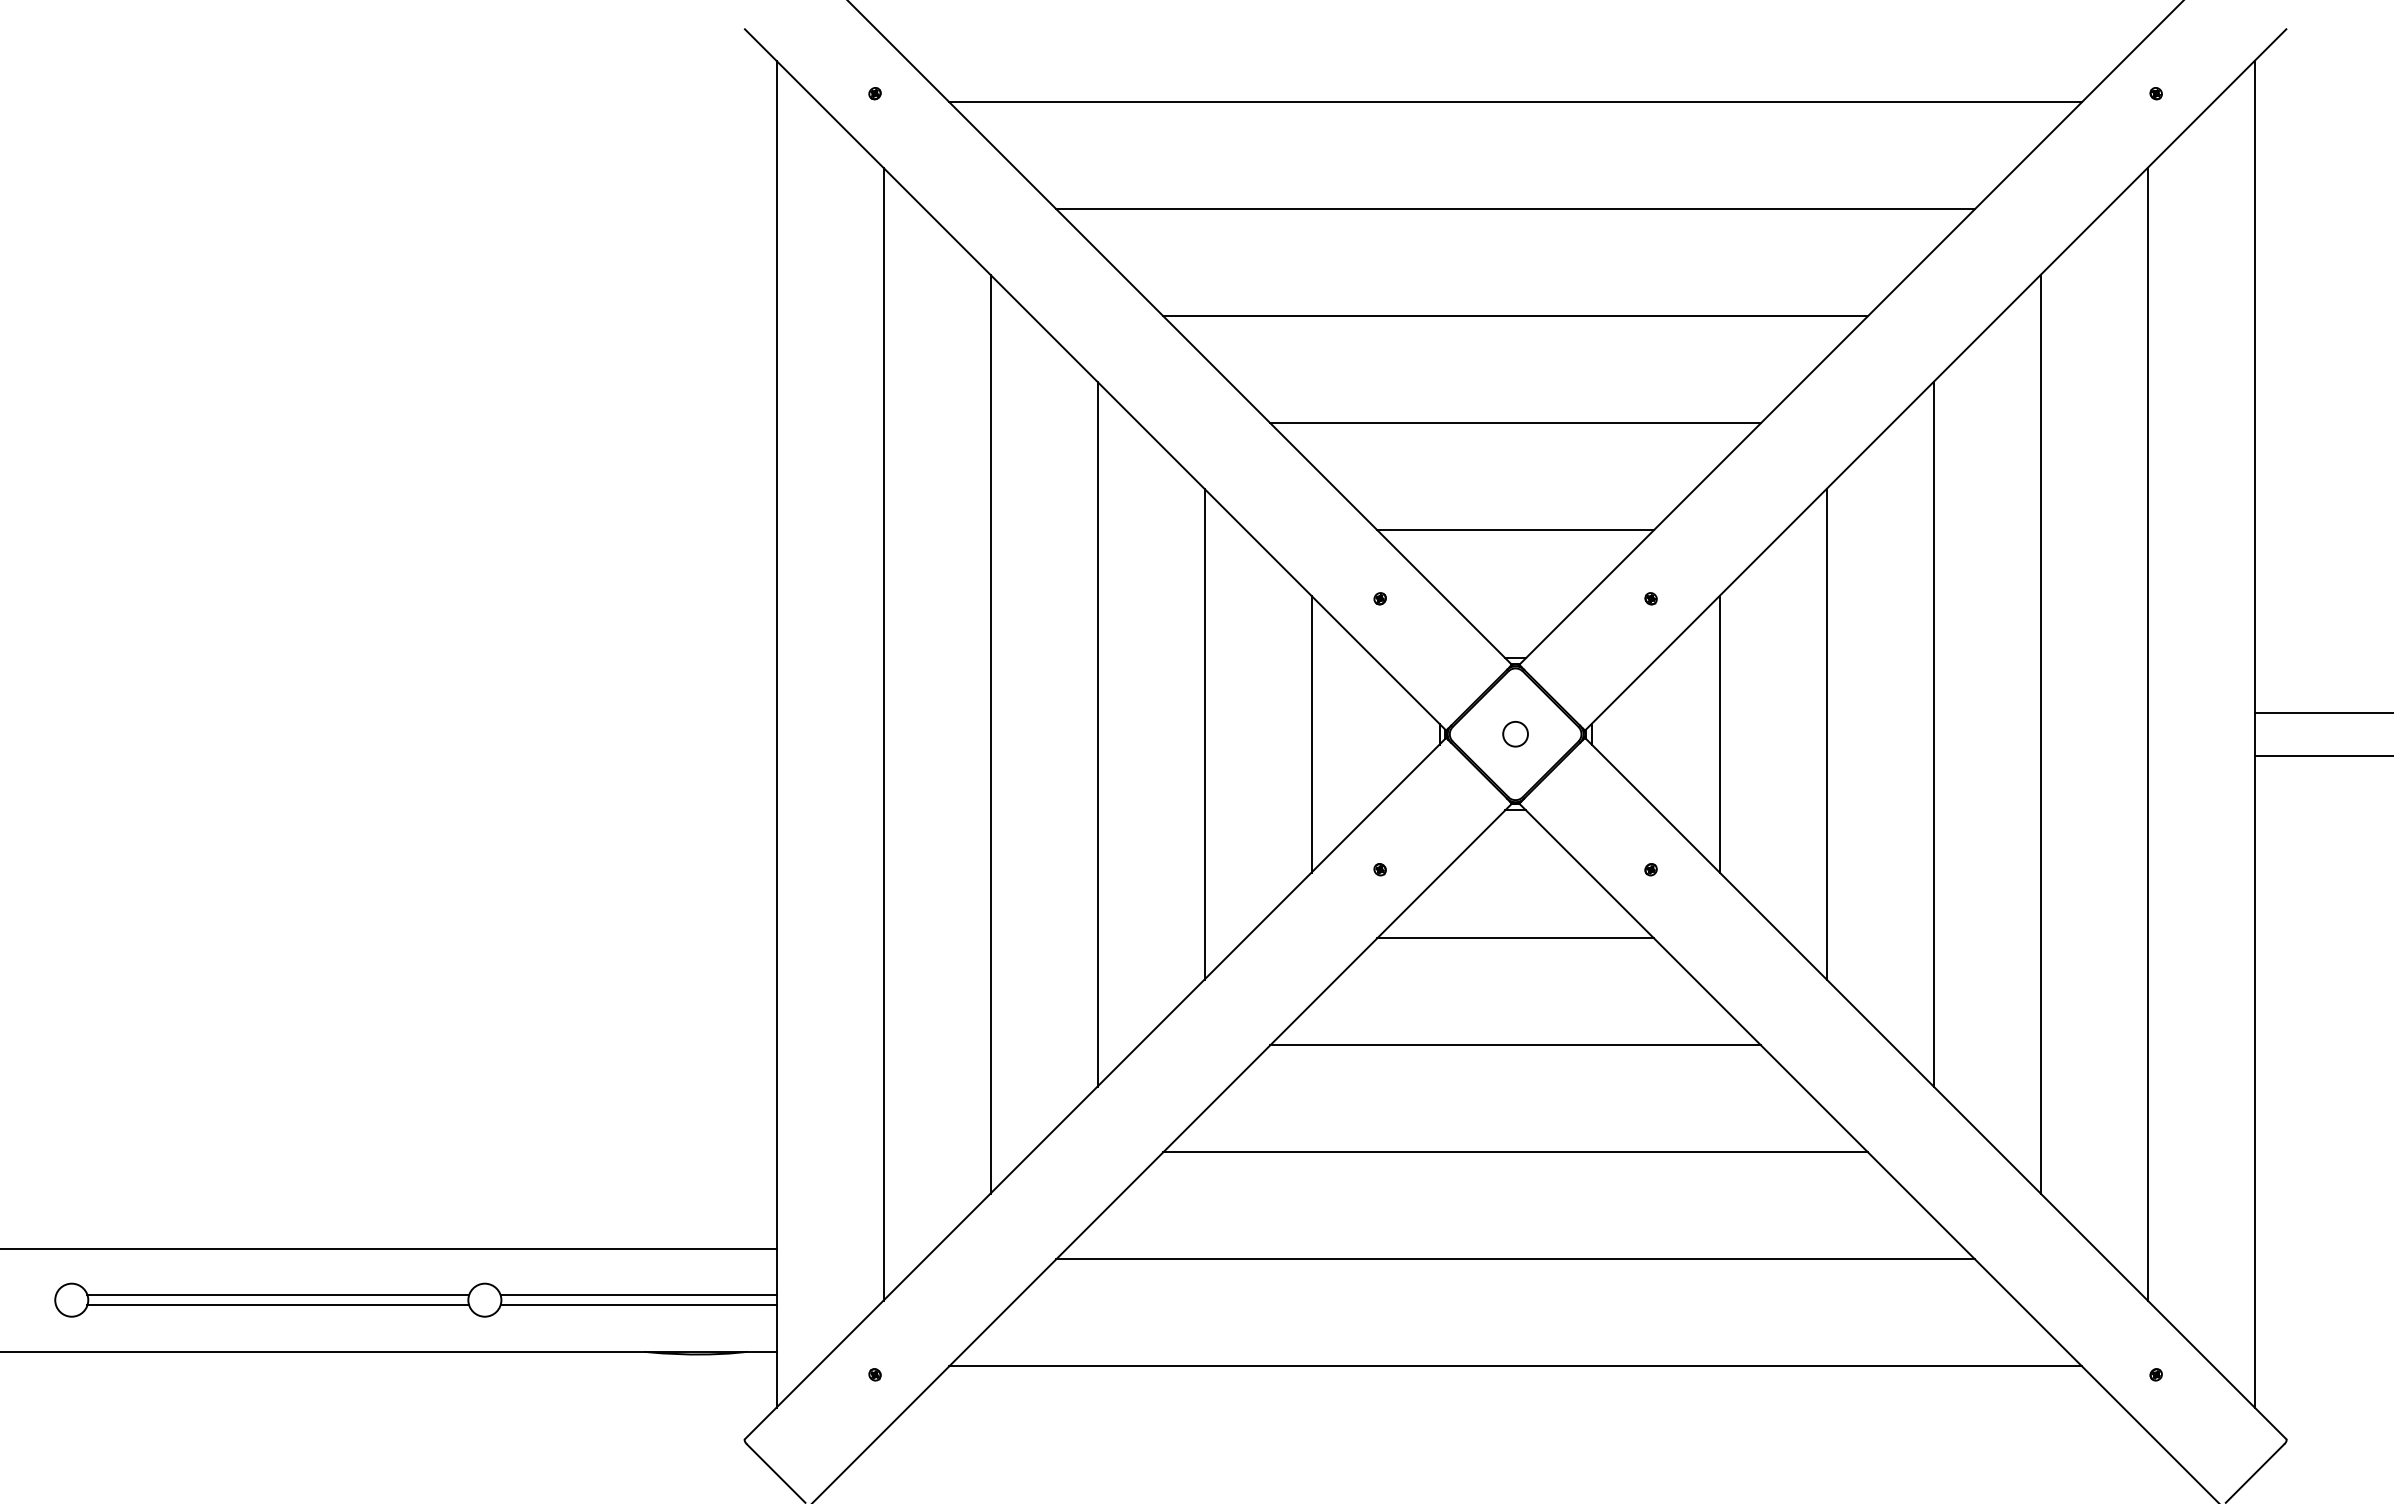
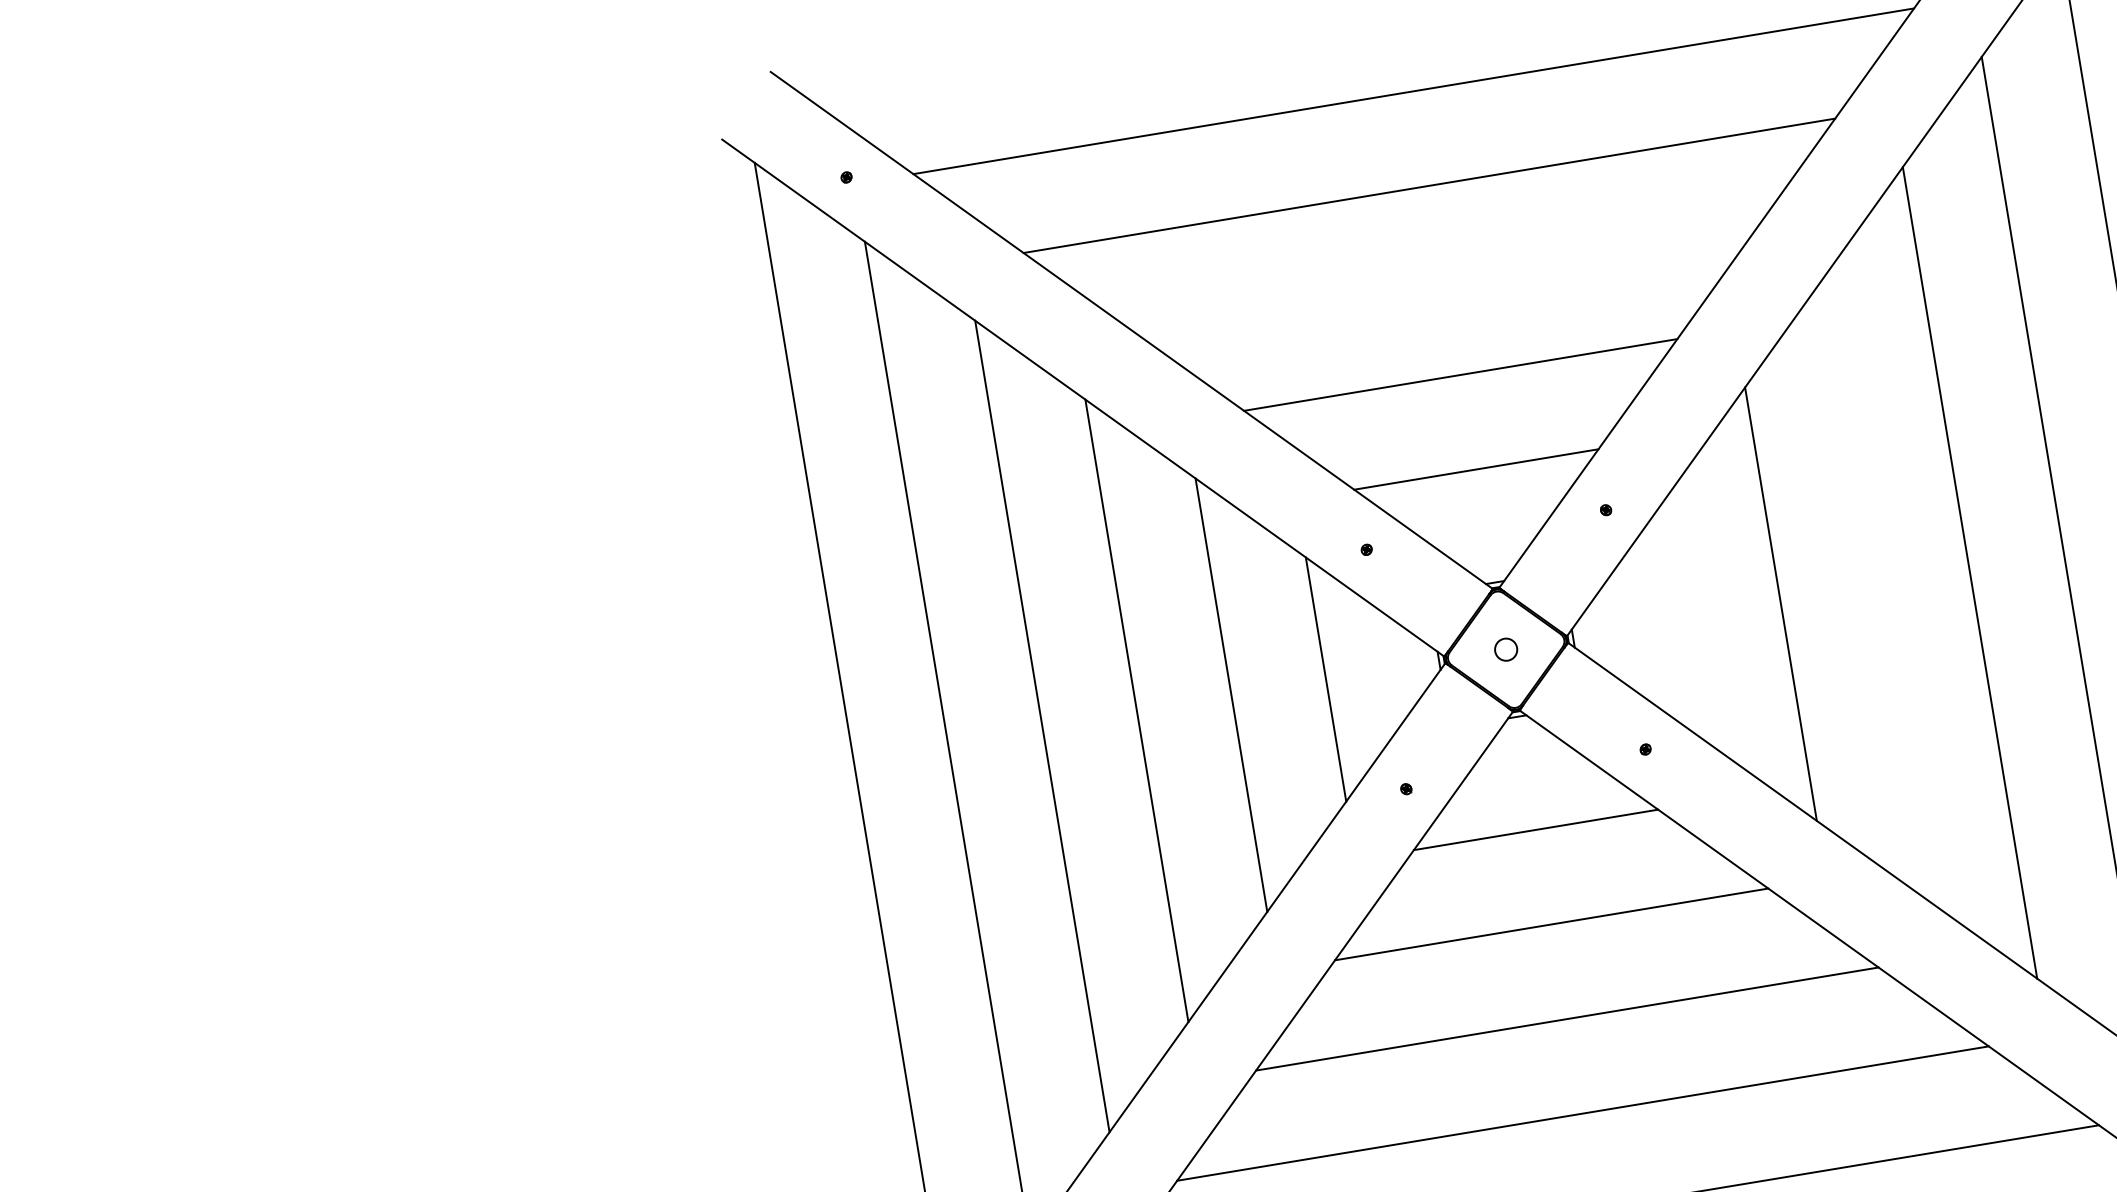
line: (1515, 316) -> (1444, 280), removed
line: (1933, 733) -> (1875, 587), removed
line: (1719, 734) -> (1686, 620), removed

